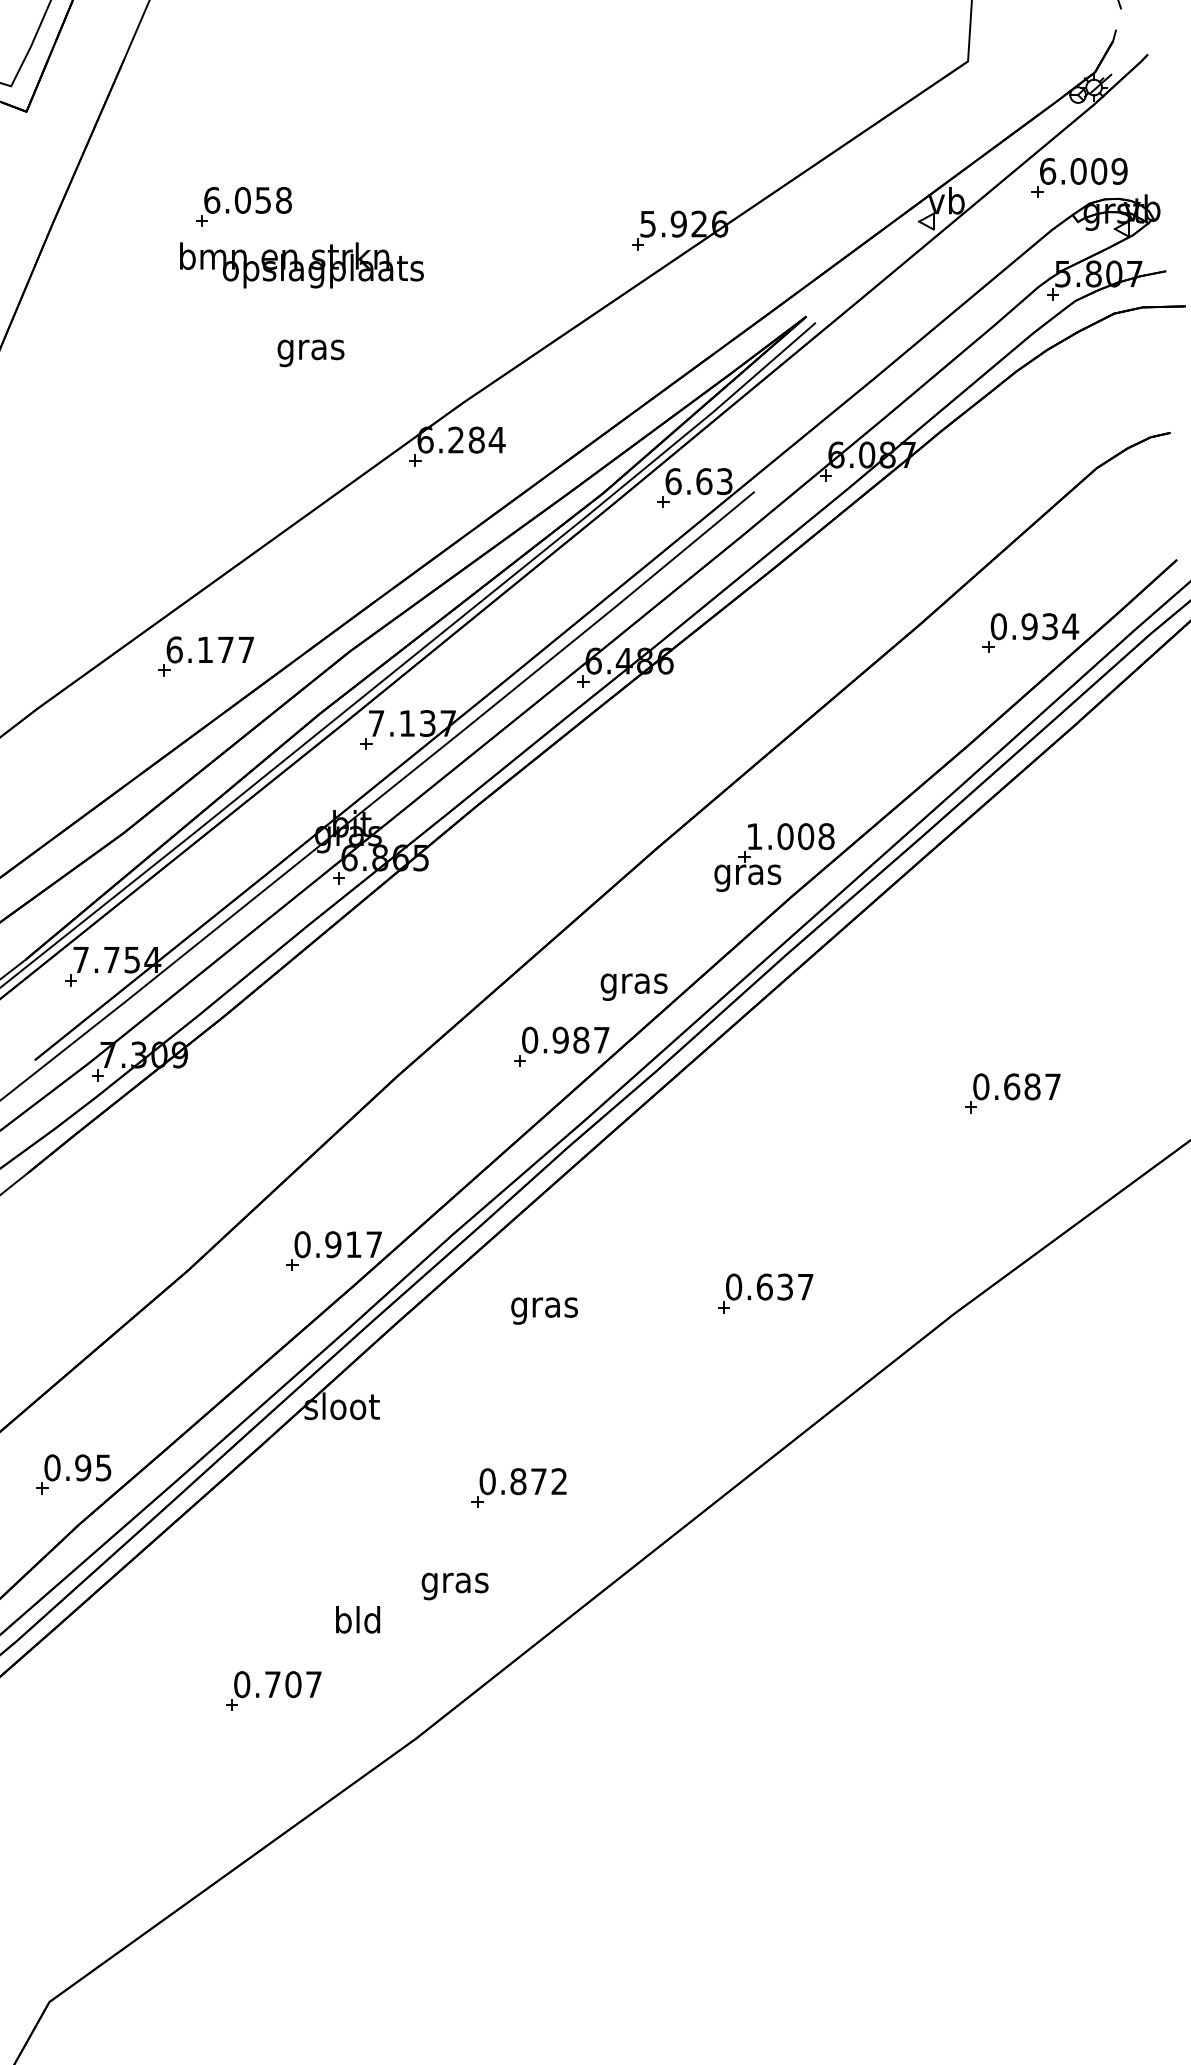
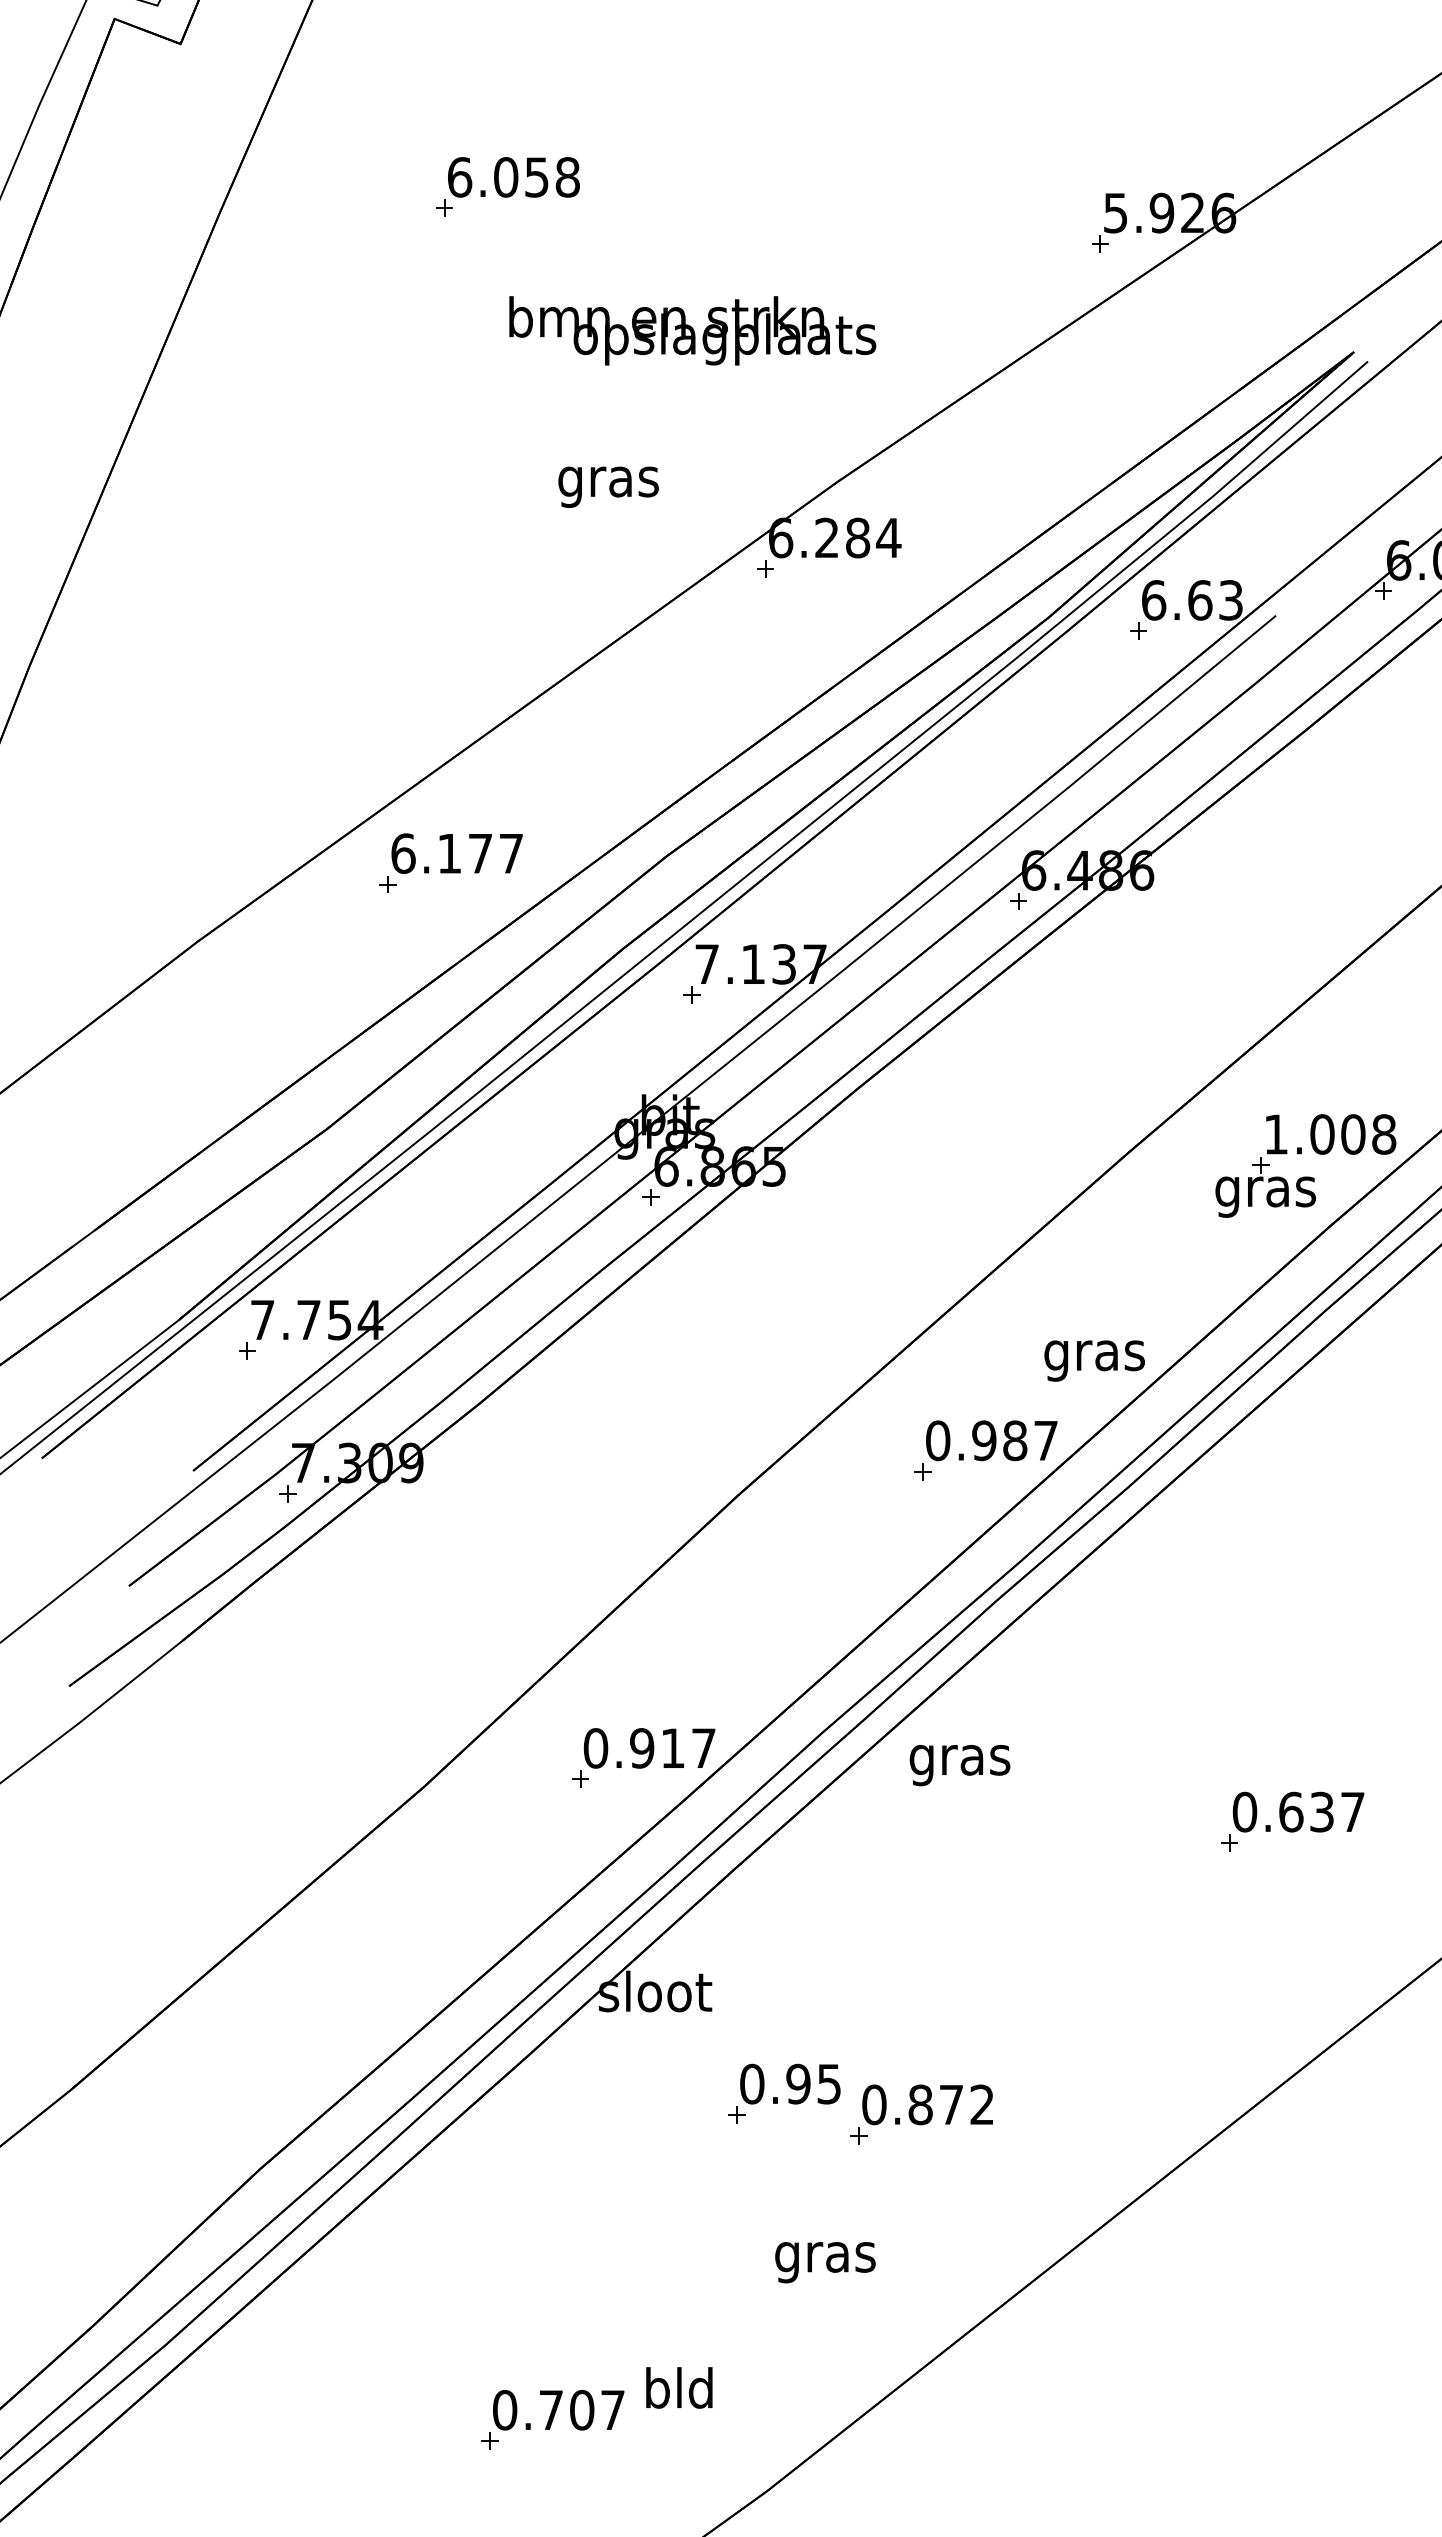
text: (301, 265) -> (692, 330), moved
text: (310, 353) -> (607, 487), moved
text: (544, 1310) -> (959, 1764), moved
part: (73, 1474) -> (783, 2094), moved
text: (358, 1619) -> (680, 2387), moved

